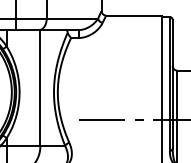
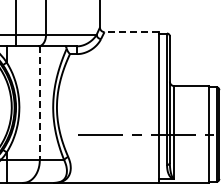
line: (133, 16) -> (131, 32), solid -> dashed
line: (40, 88) -> (39, 103), solid -> dashed

